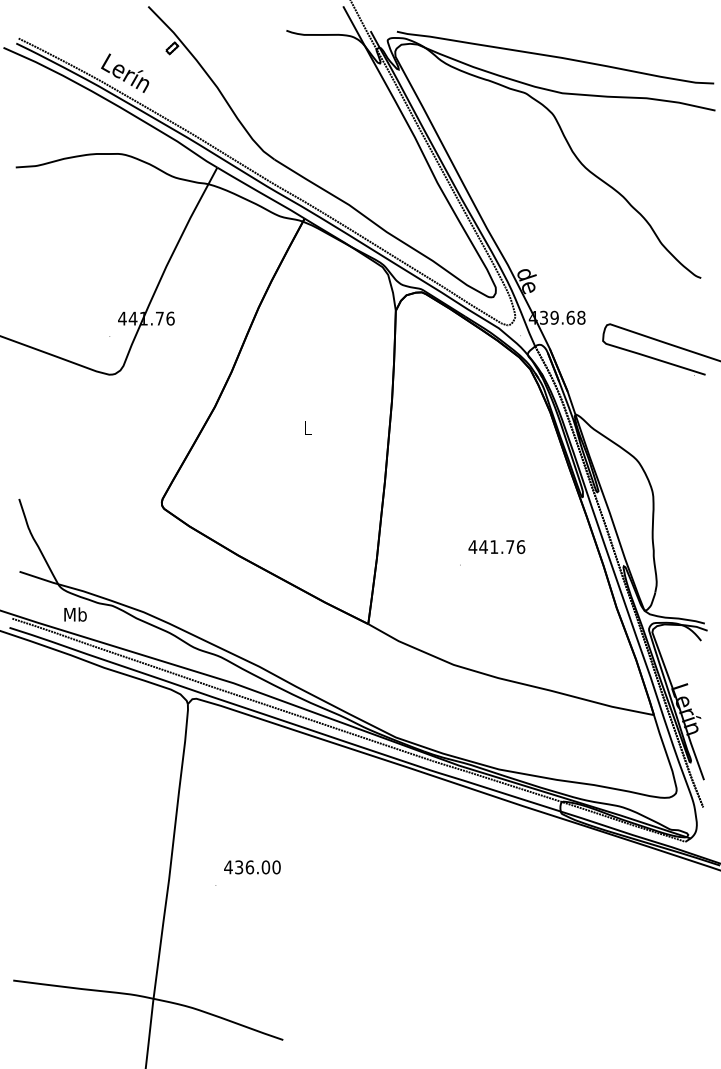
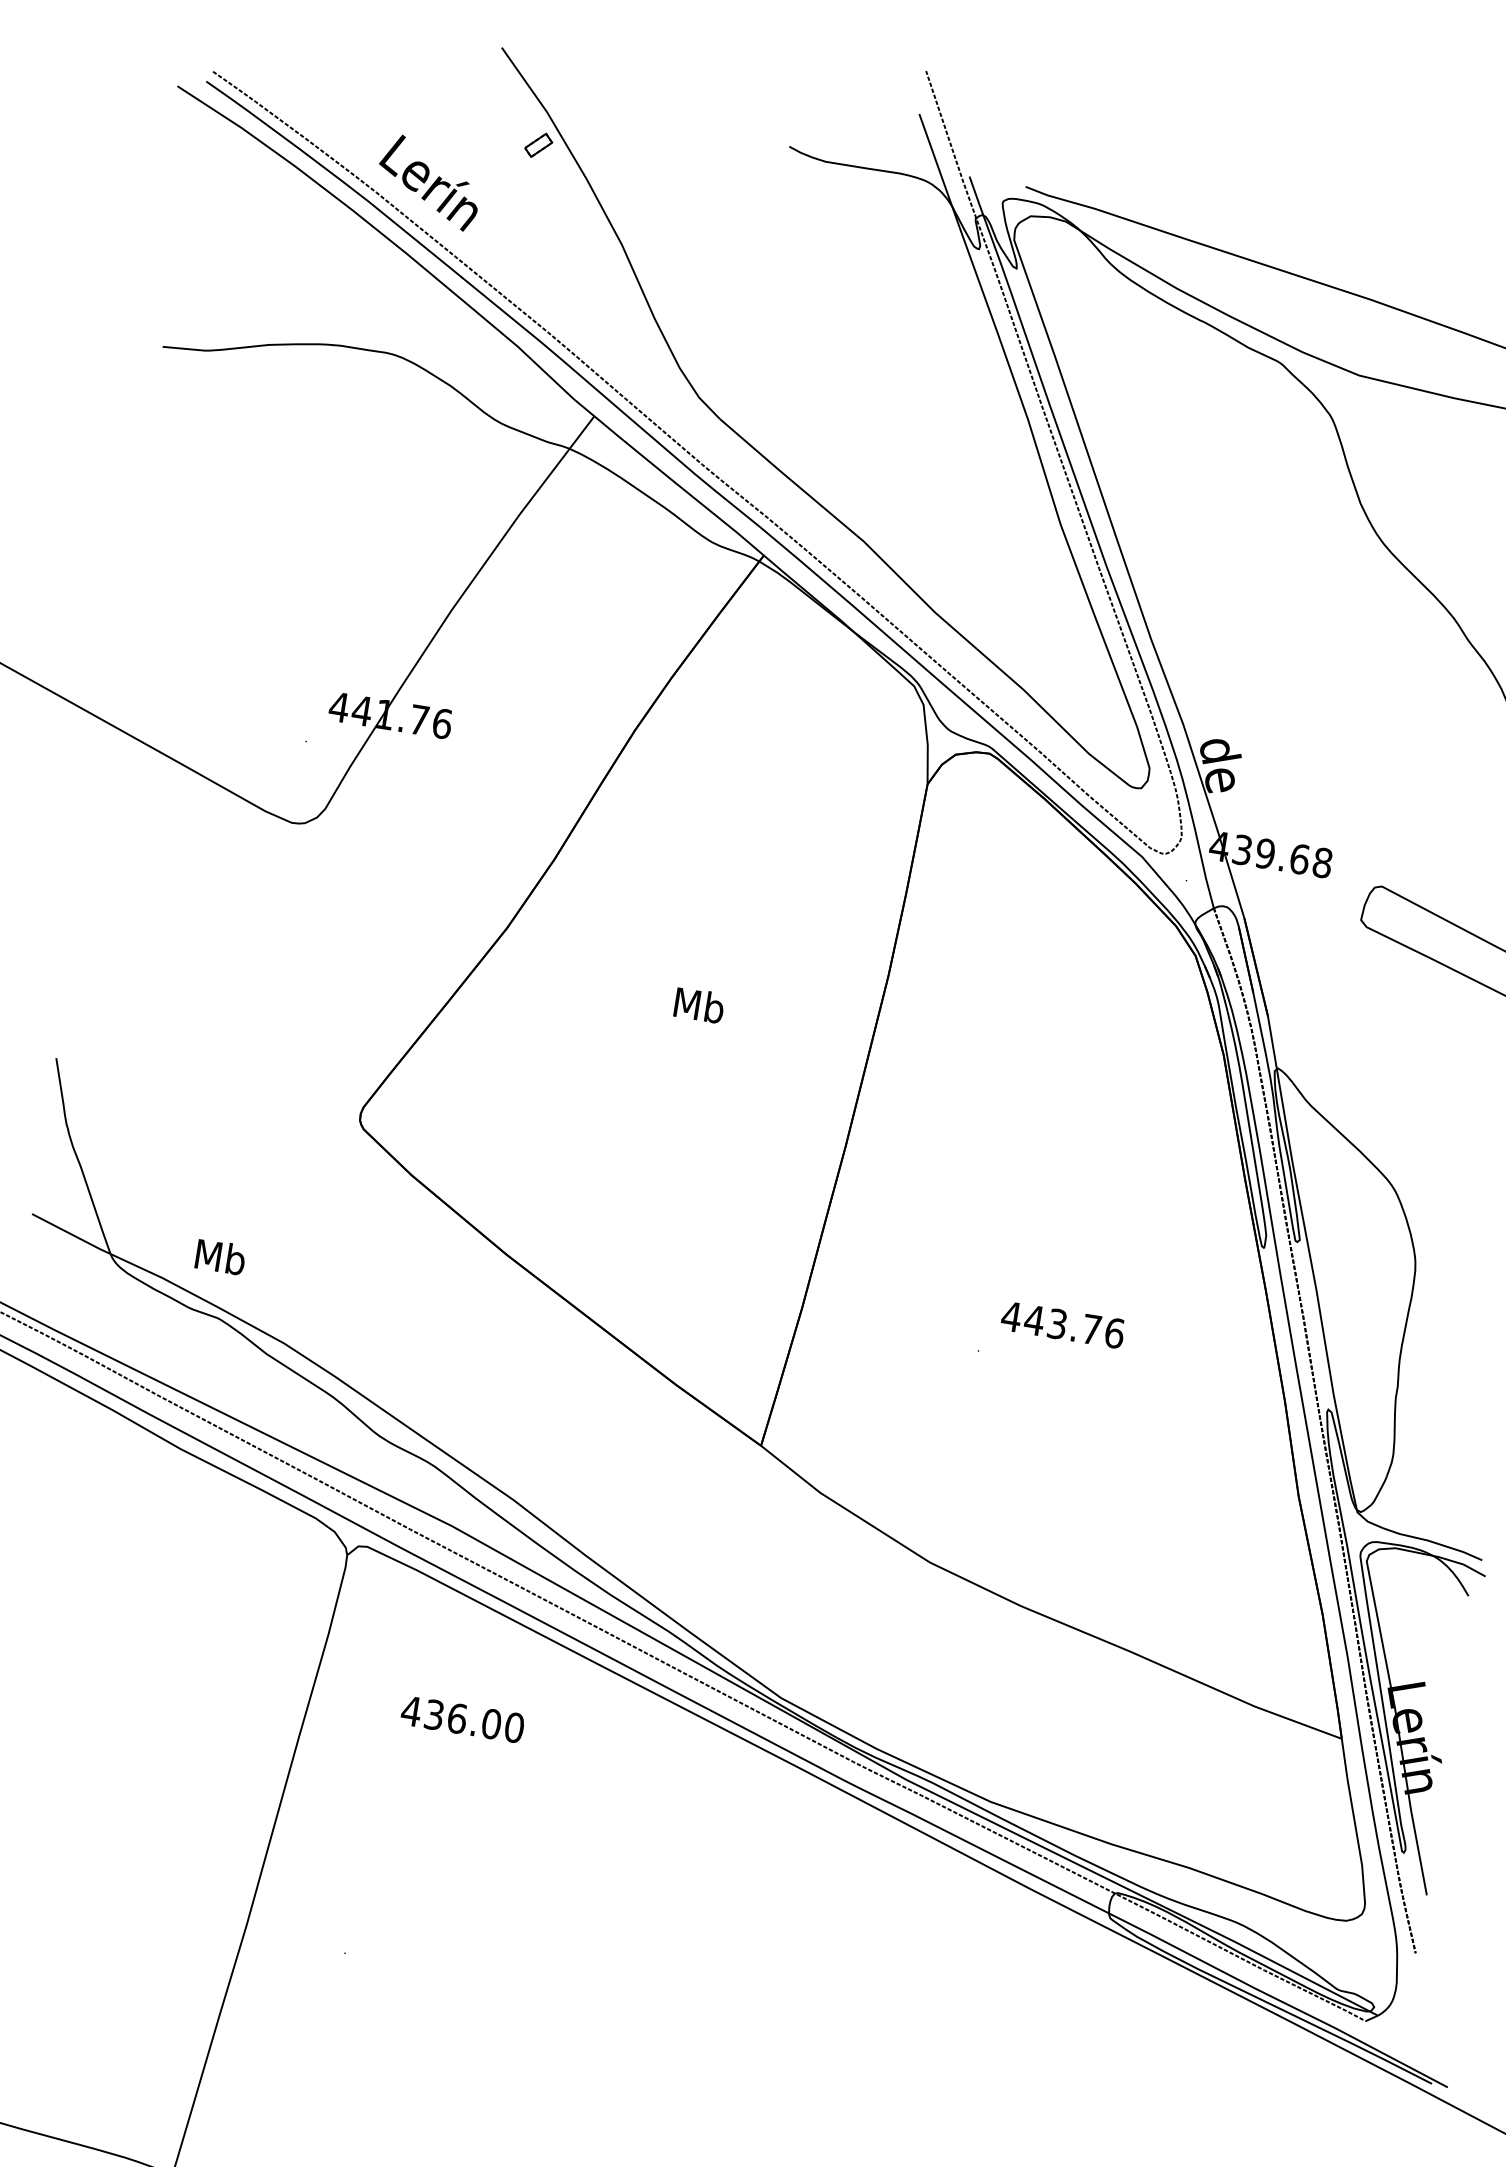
text: (307, 428) -> (697, 1006), L -> Mb
text: (494, 547) -> (1057, 1325), 441.76 -> 443.76
text: (75, 614) -> (220, 1256), moved
text: (252, 867) -> (462, 1719), moved

